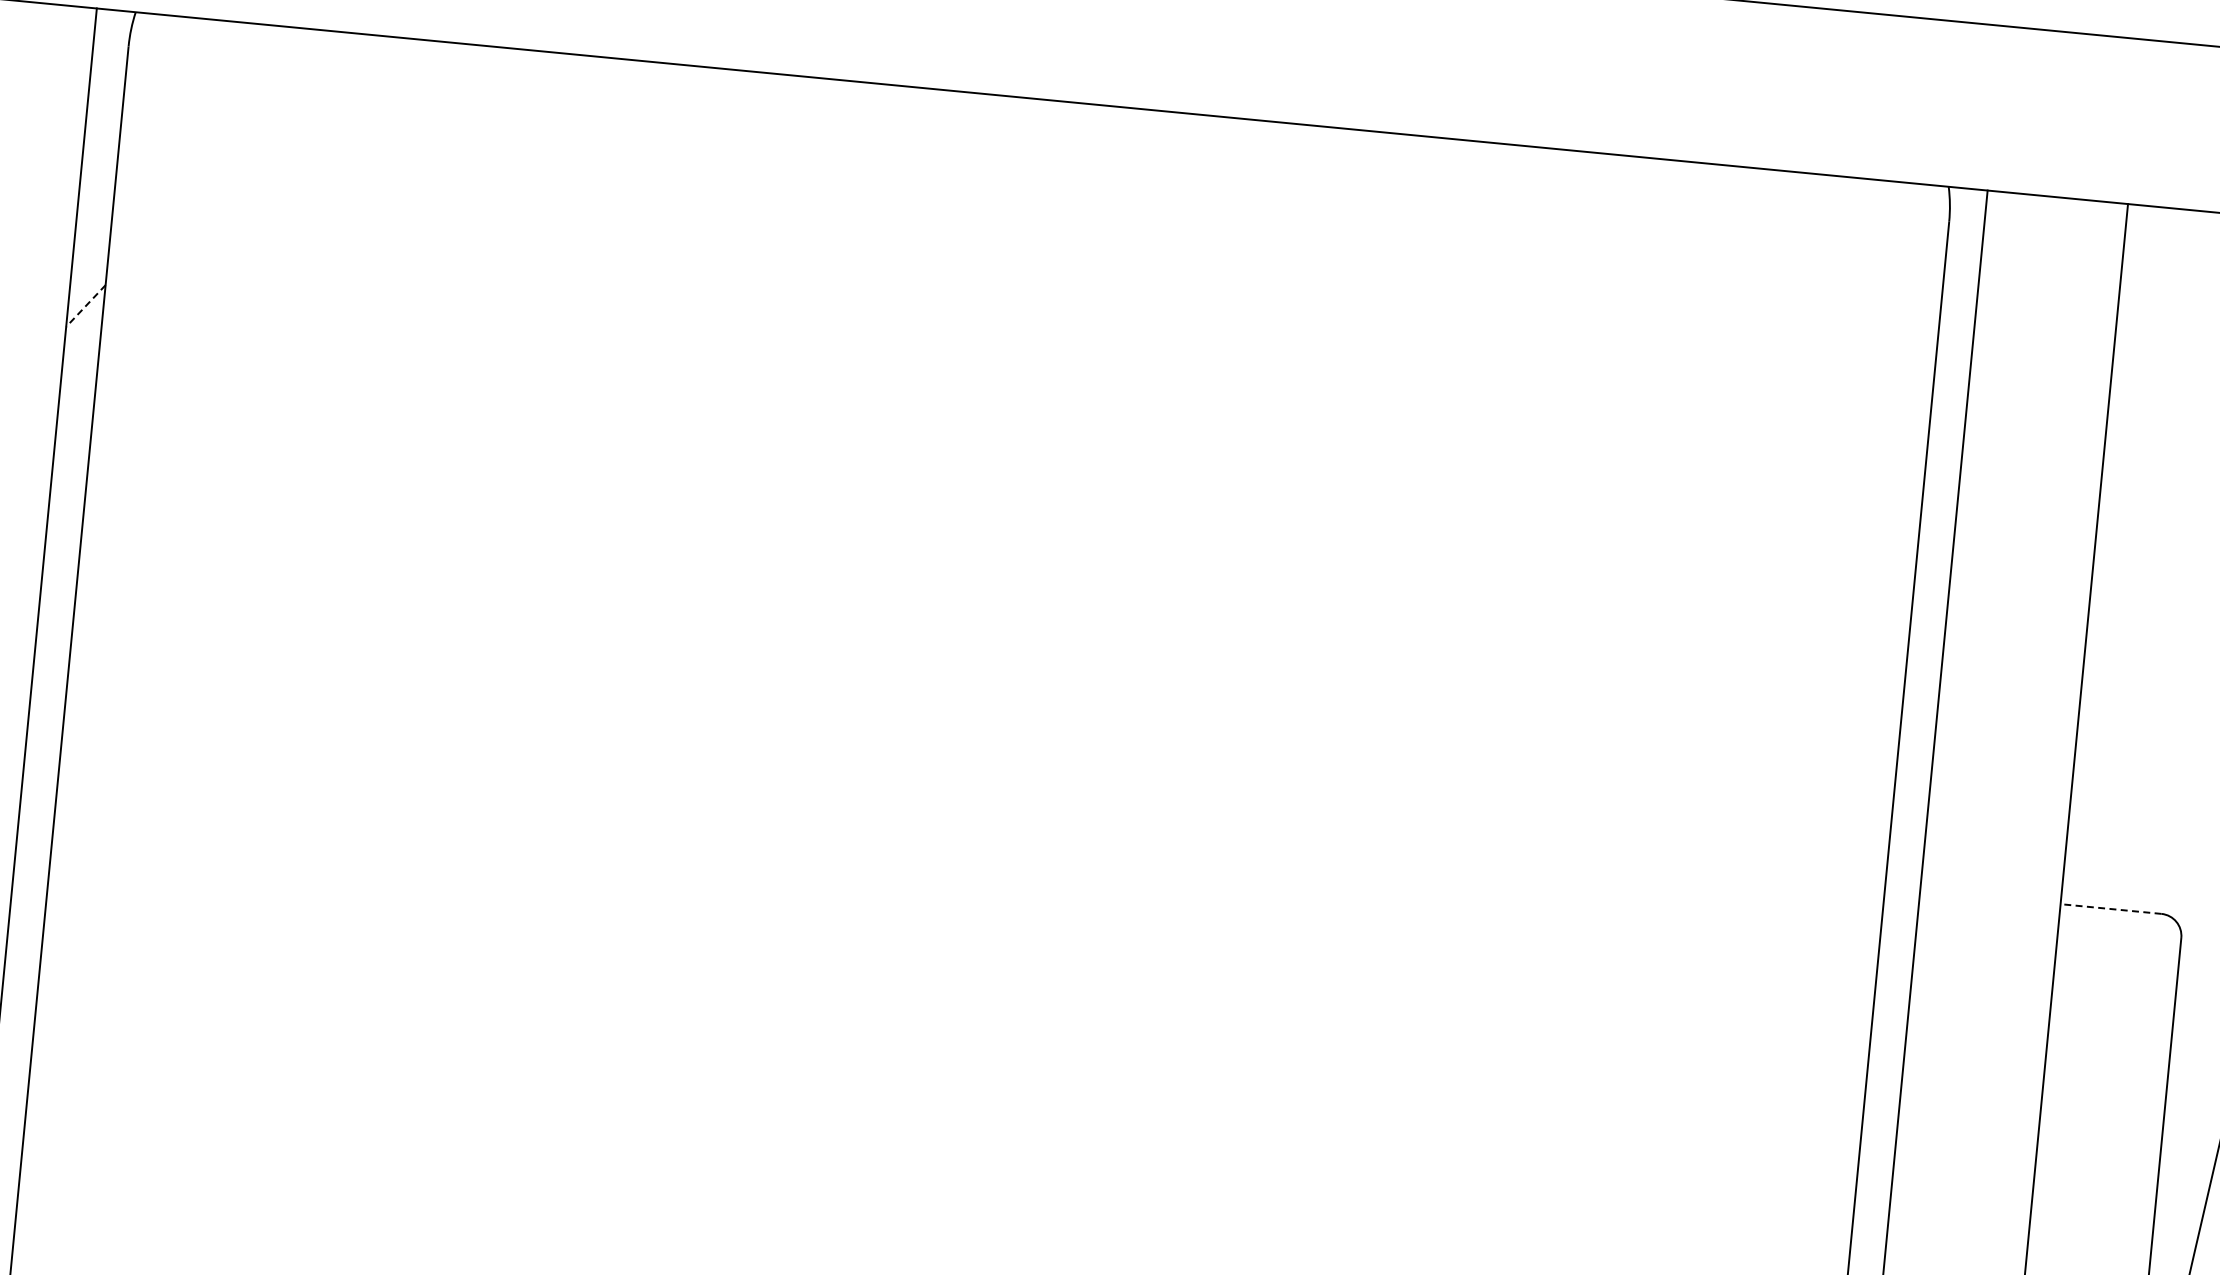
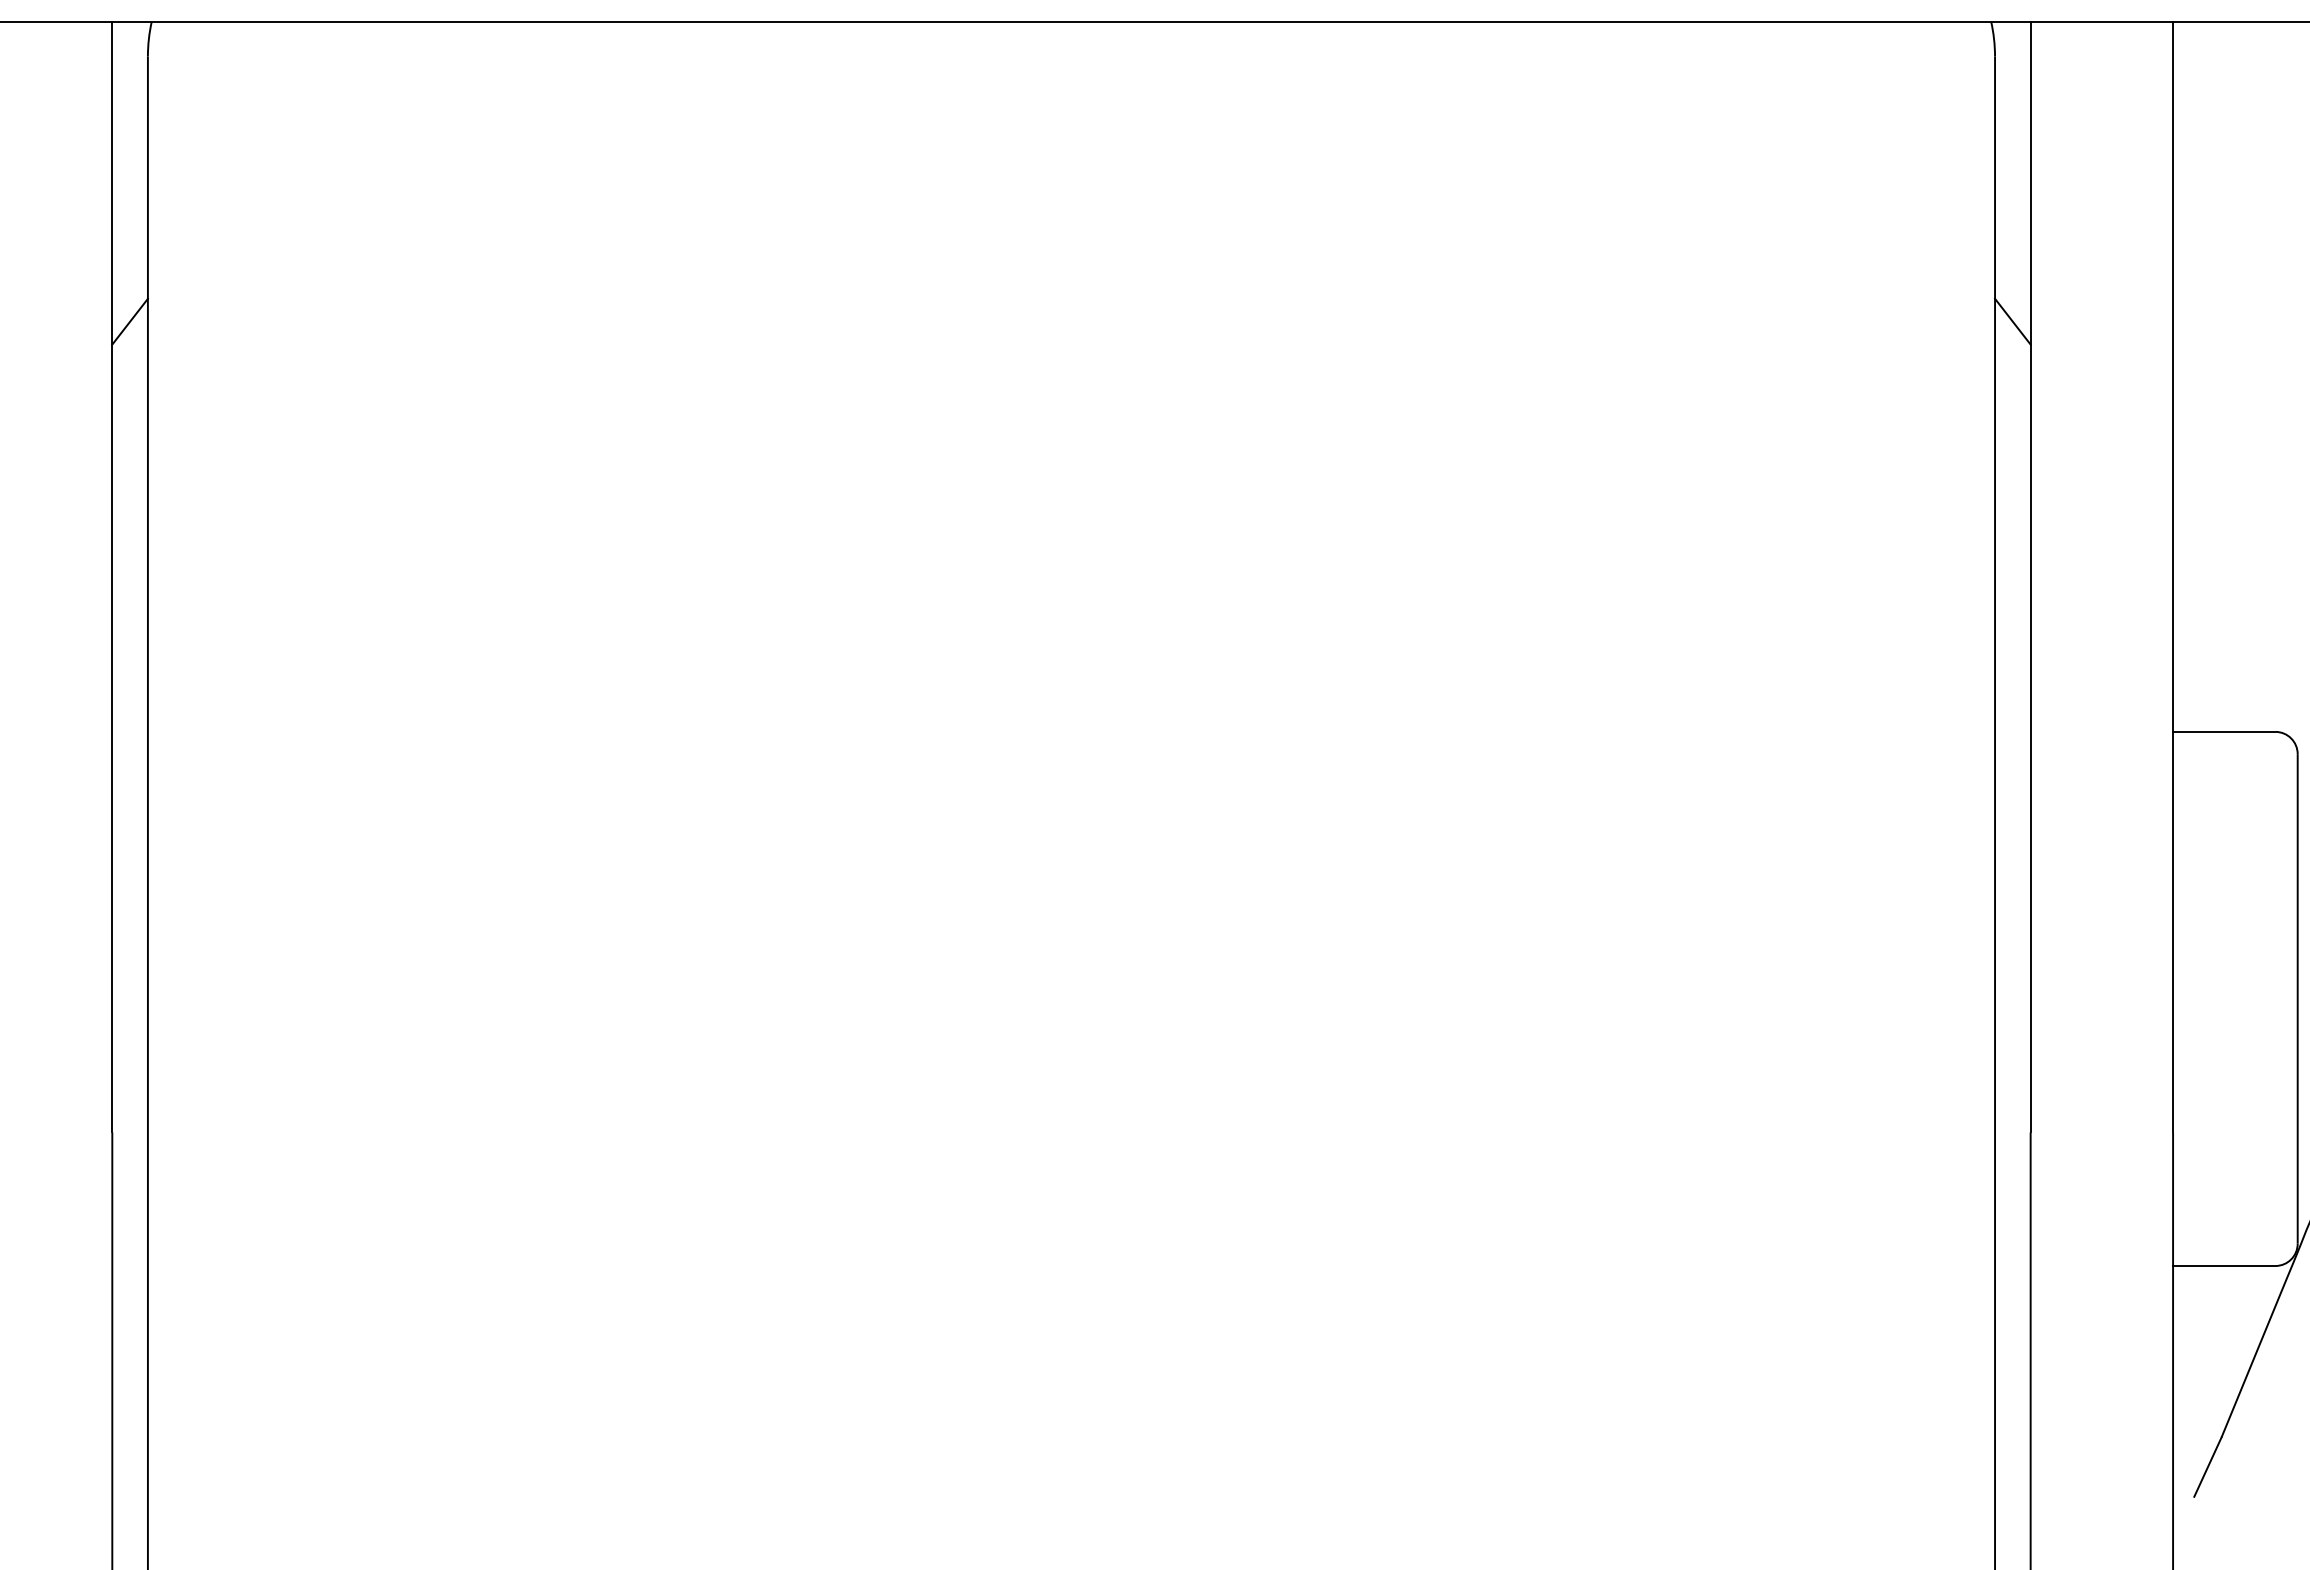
line: (85, 306) -> (129, 322), dashed -> solid
line: (1941, 484) -> (2012, 321), added
line: (2110, 908) -> (2223, 731), dashed -> solid

